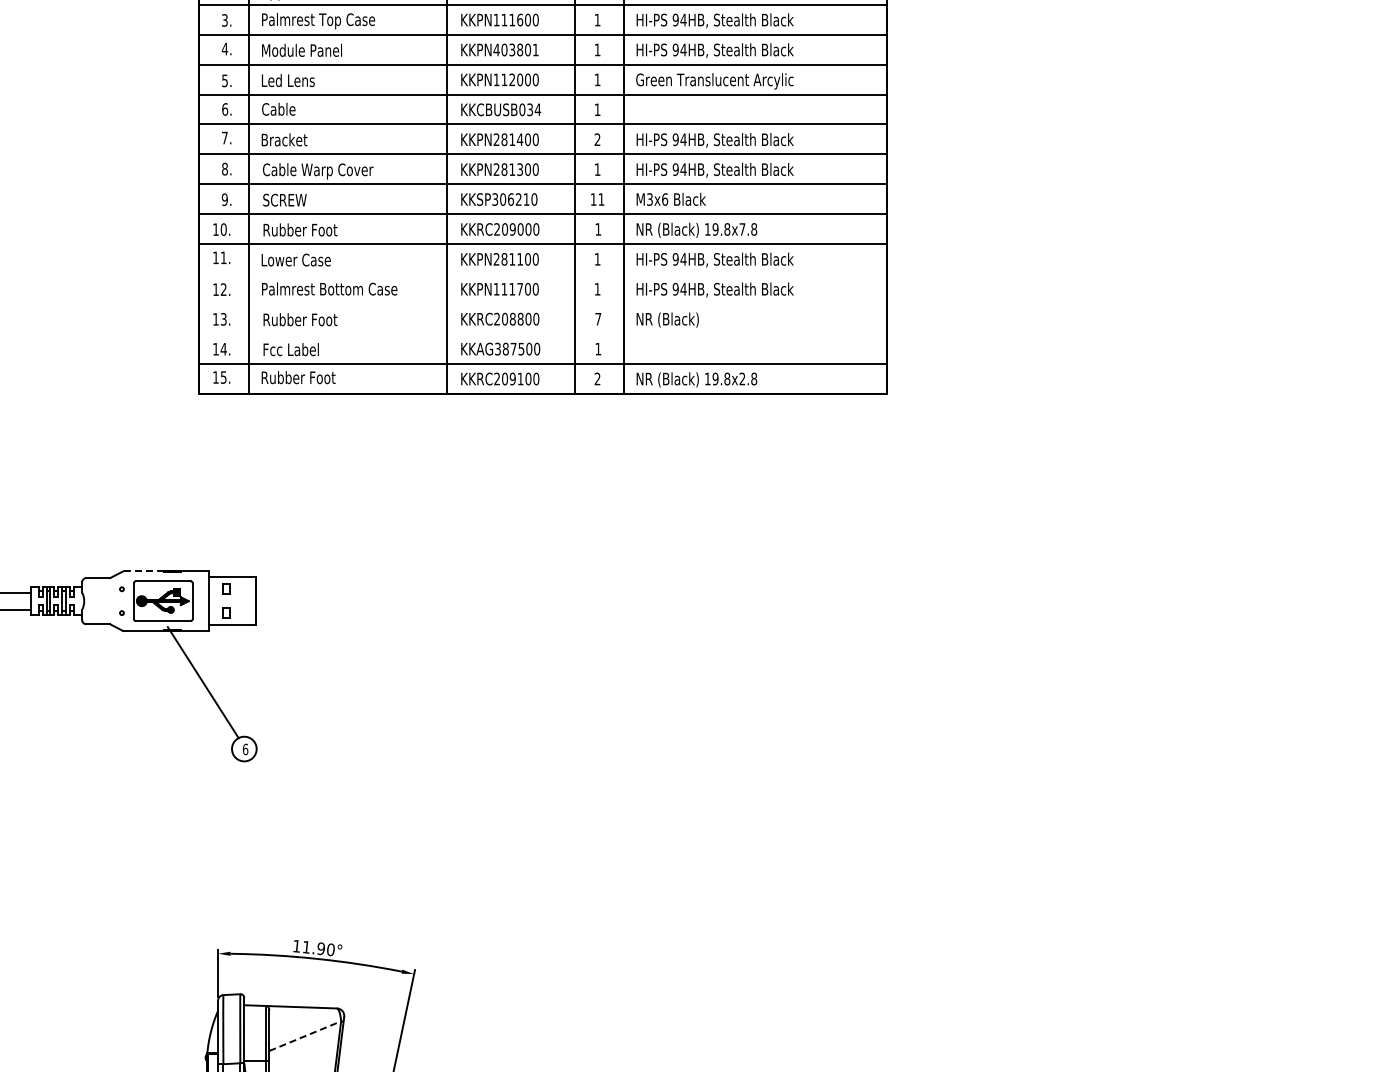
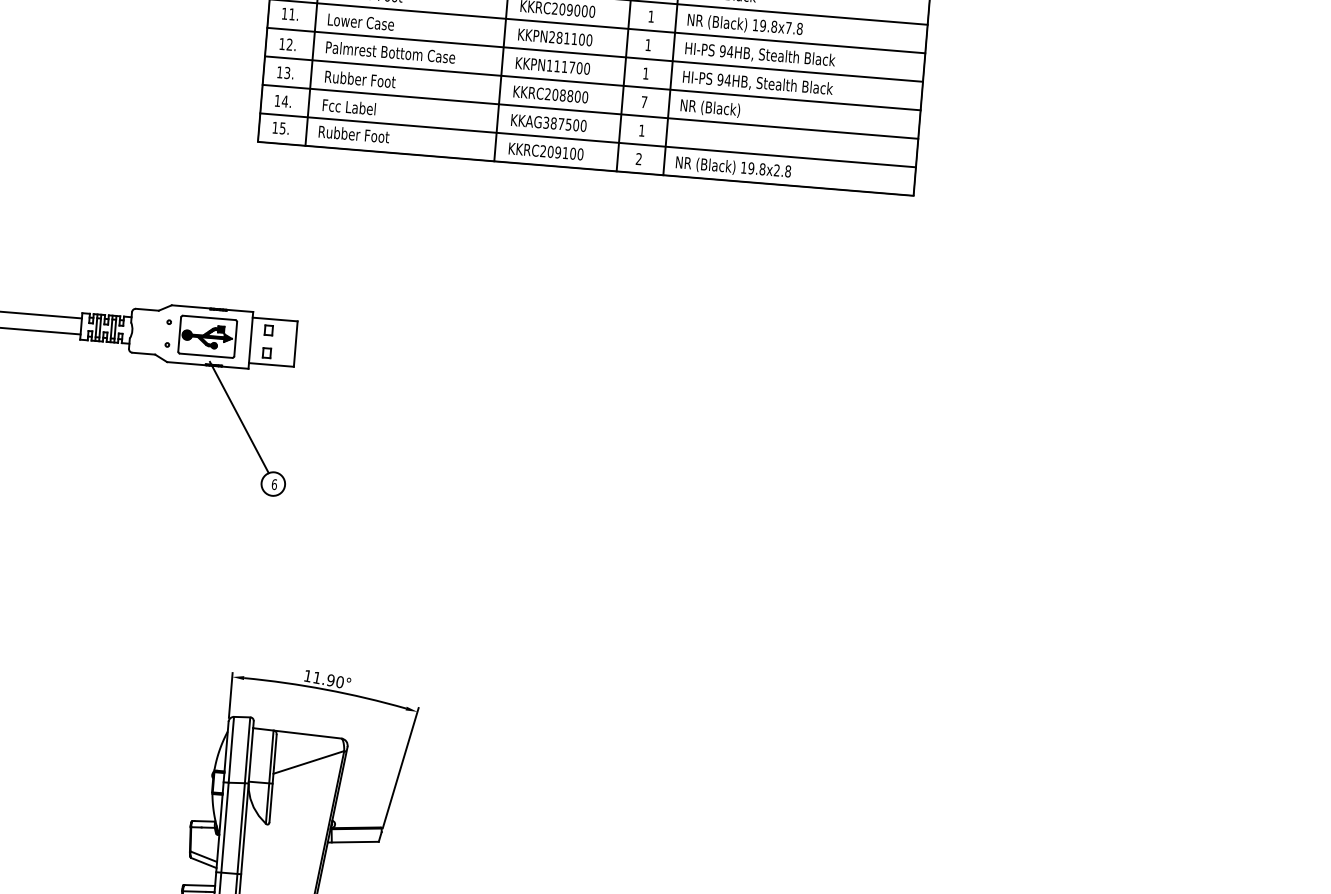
line: (543, 274) -> (595, 55), added
line: (543, 303) -> (593, 82), added
line: (543, 333) -> (590, 111), added
line: (142, 571) -> (190, 306), dashed -> solid
line: (305, 1036) -> (309, 762), dashed -> solid

